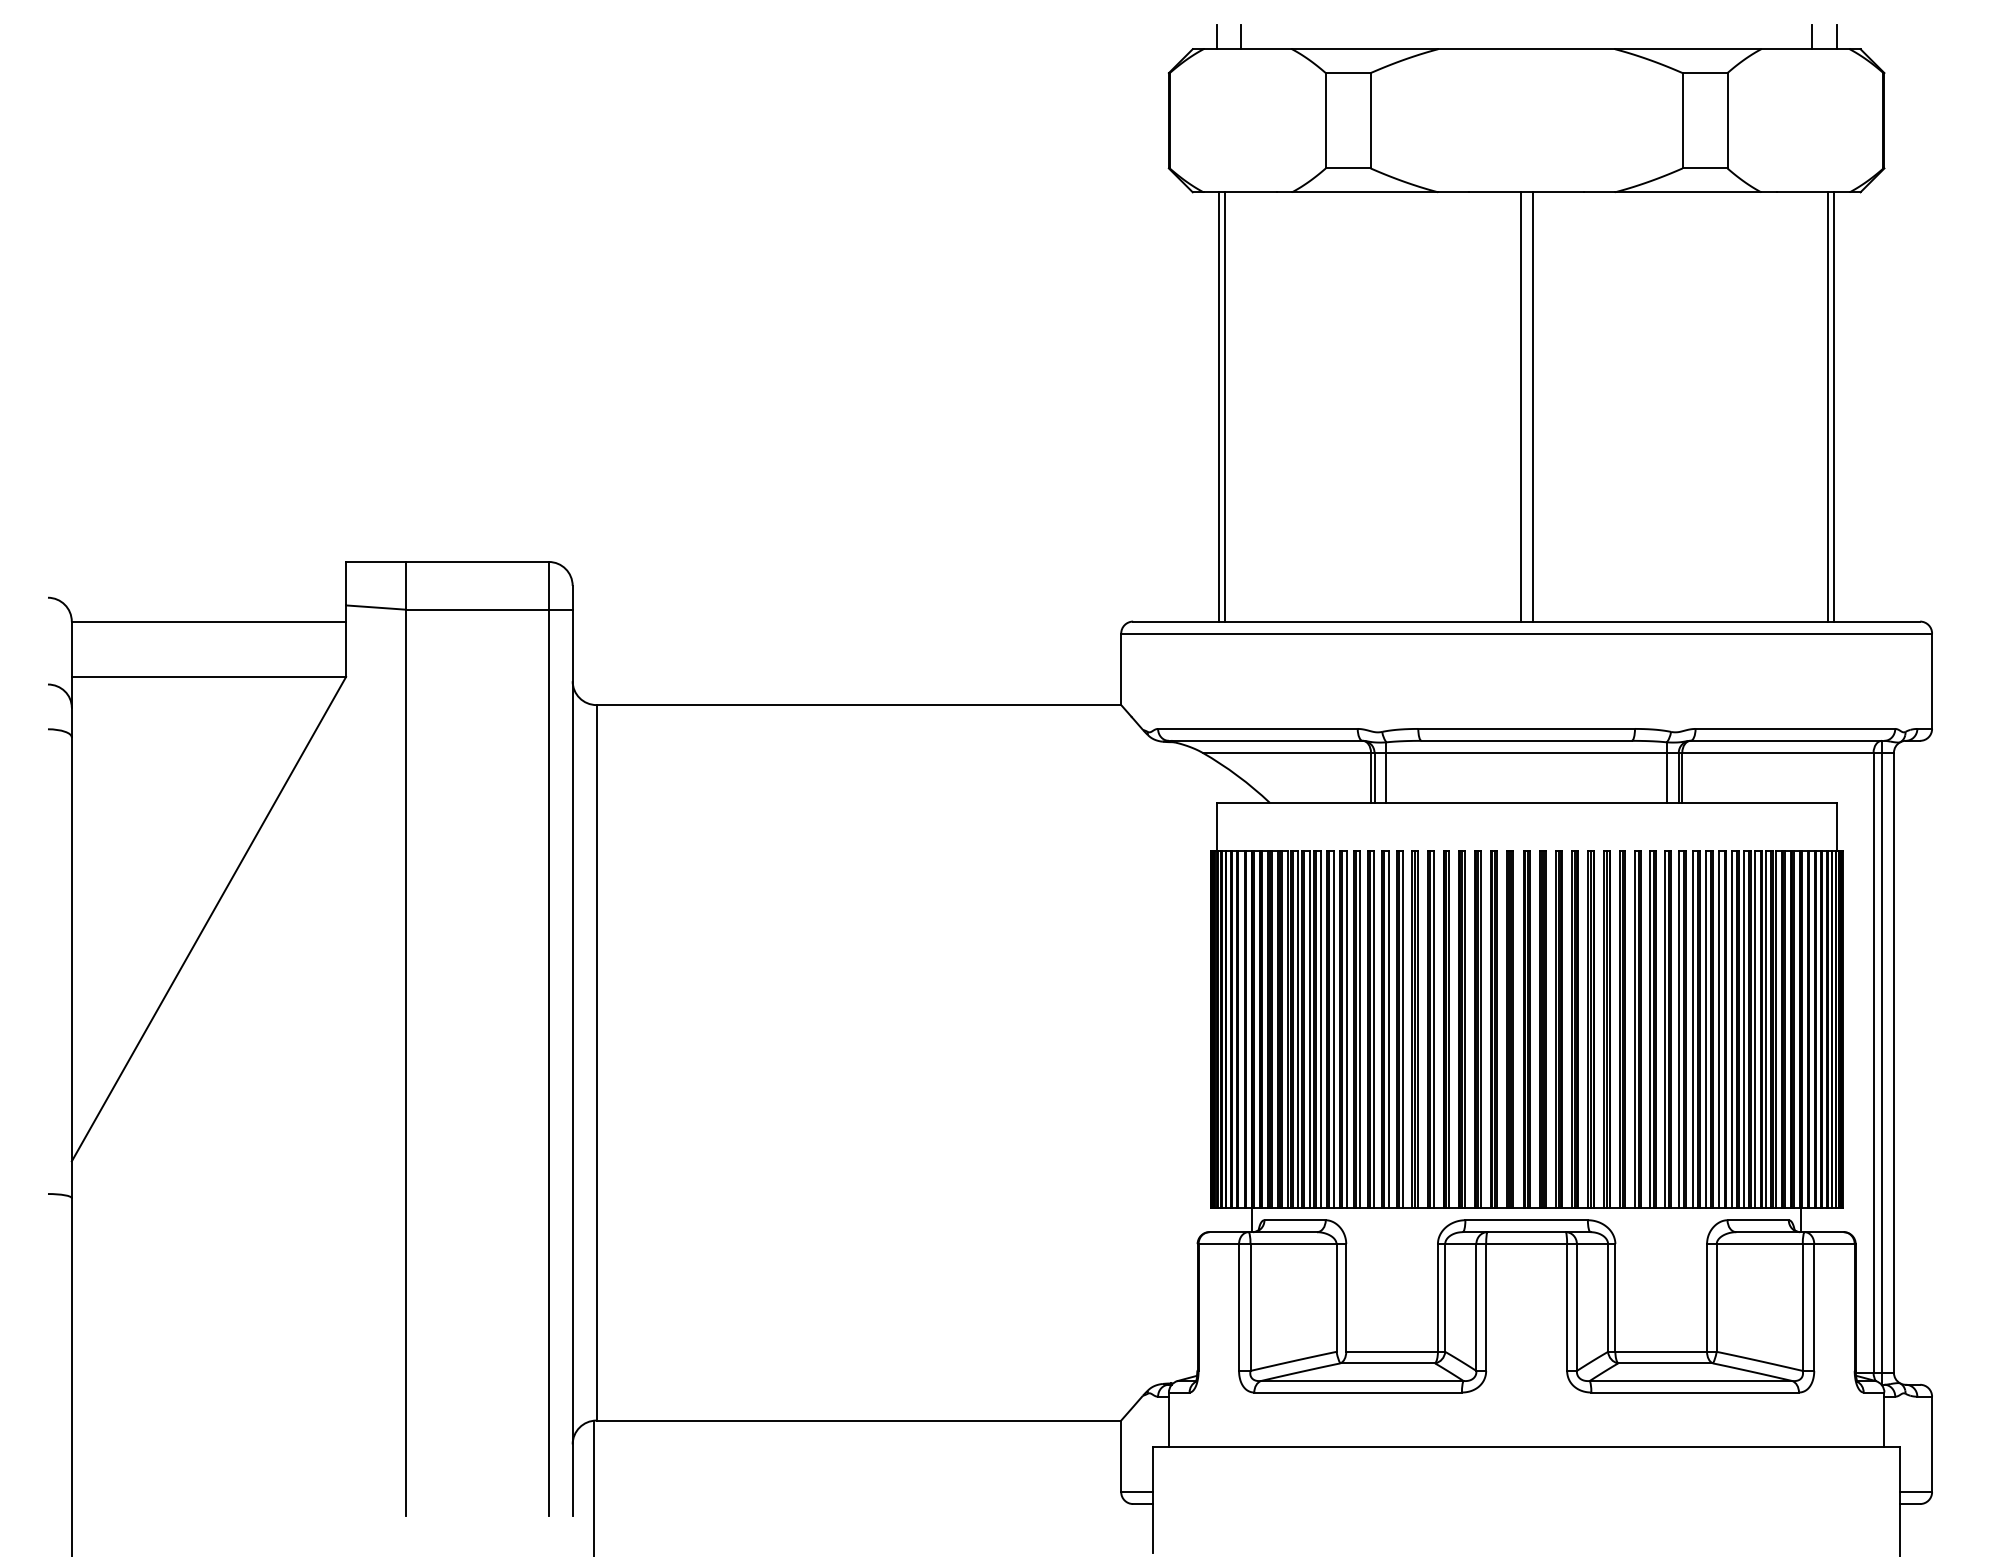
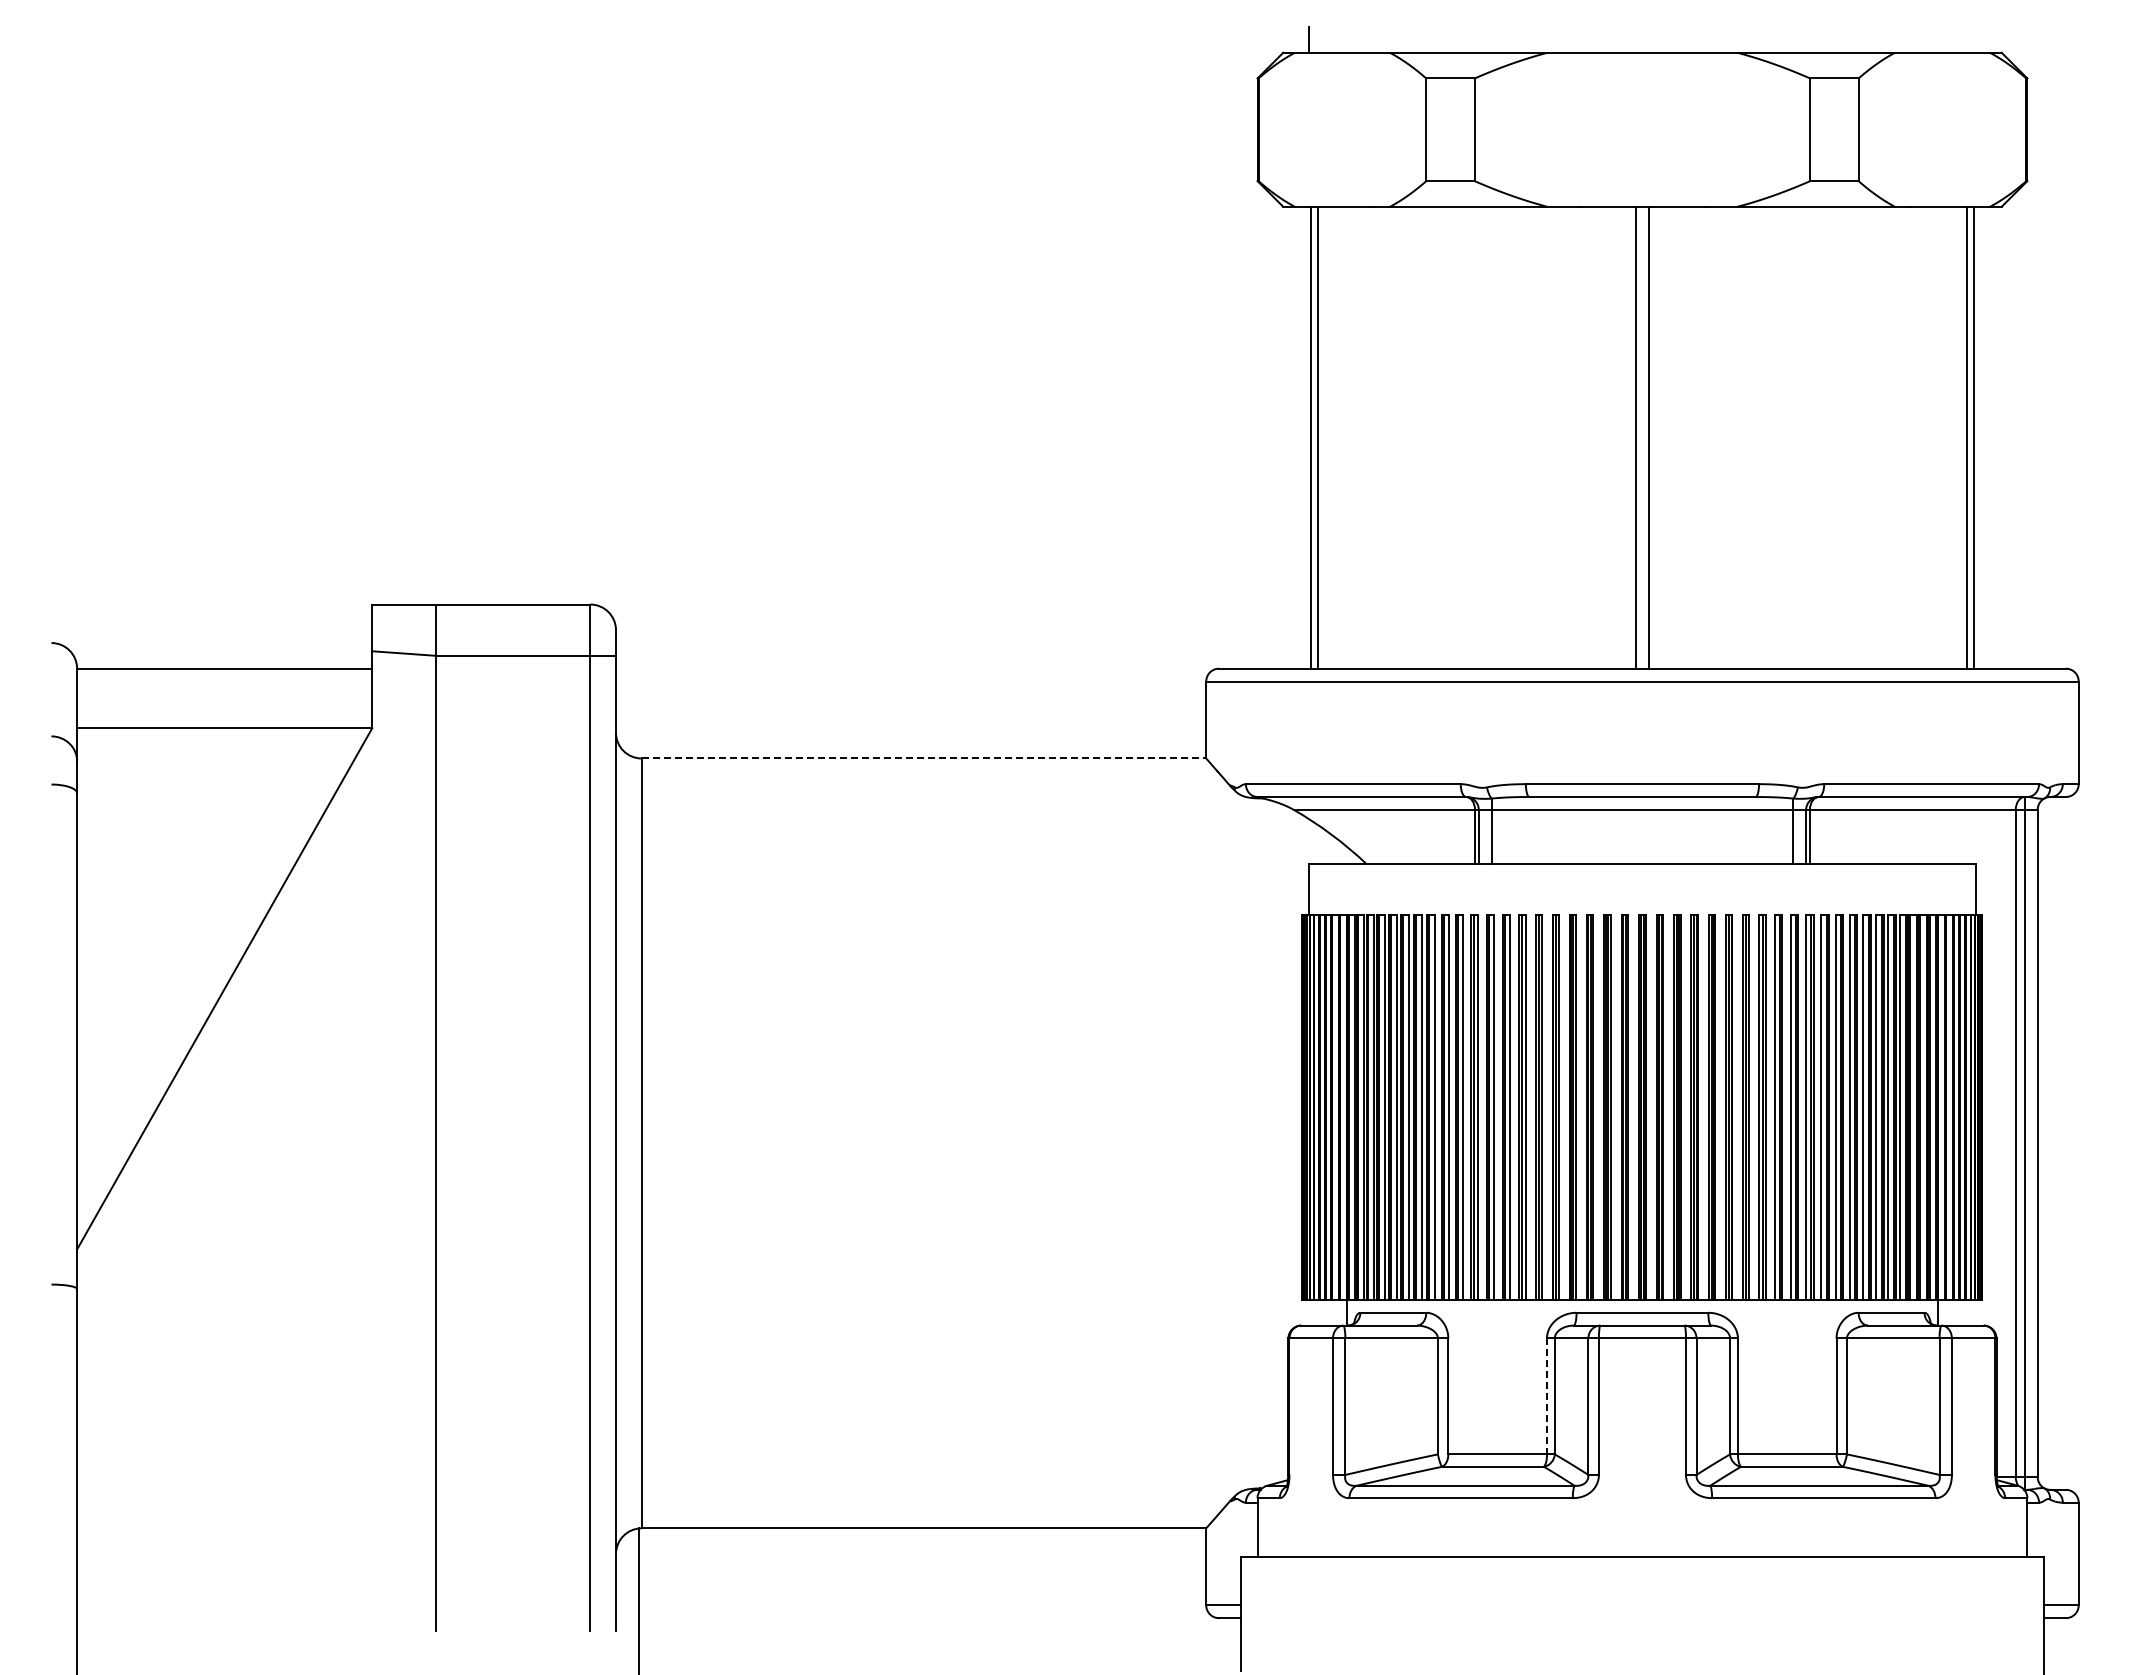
line: (1241, 36) -> (1335, 39), removed
line: (1812, 36) -> (1949, 39), removed
line: (1837, 36) -> (1976, 39), removed
line: (859, 705) -> (924, 758), solid -> dashed
line: (1437, 1298) -> (1546, 1396), solid -> dashed

